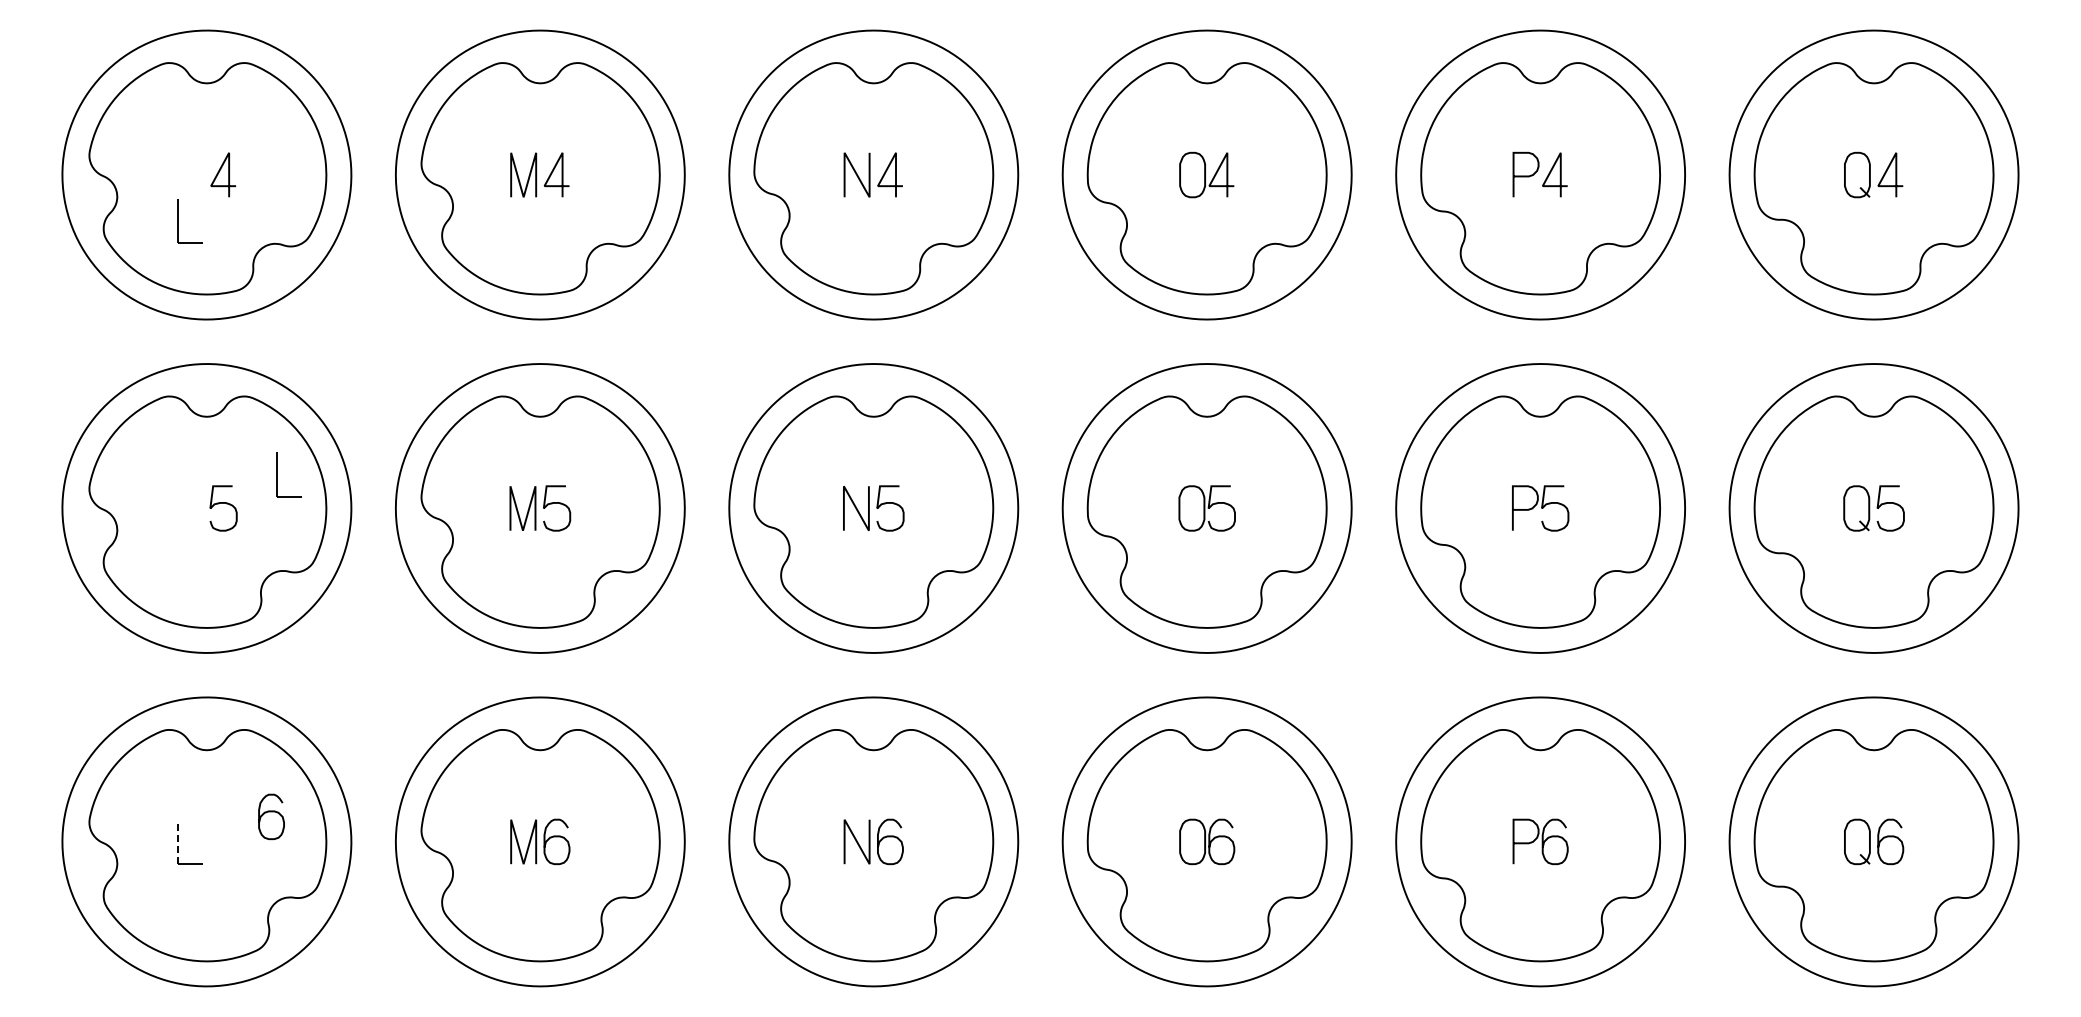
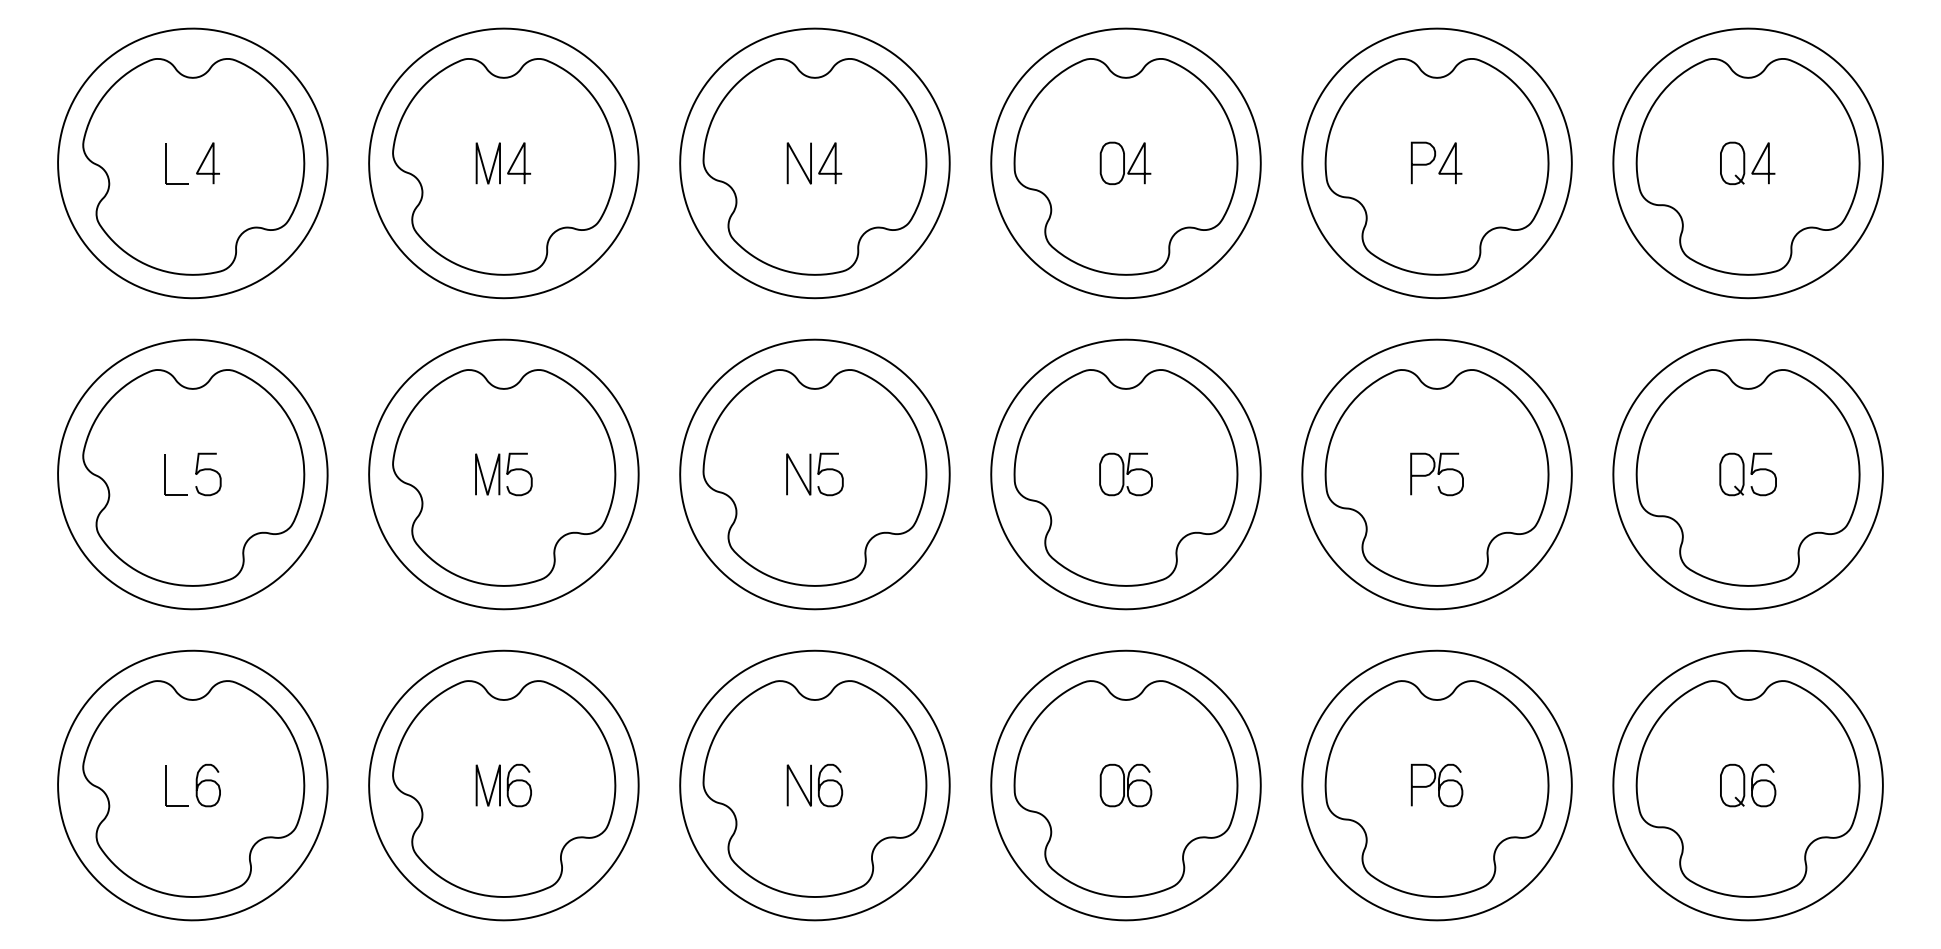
part: (178, 221) -> (166, 163), moved
part: (277, 474) -> (165, 474), moved
curve: (271, 812) -> (208, 781), moved
line: (177, 841) -> (165, 785), dashed -> solid

